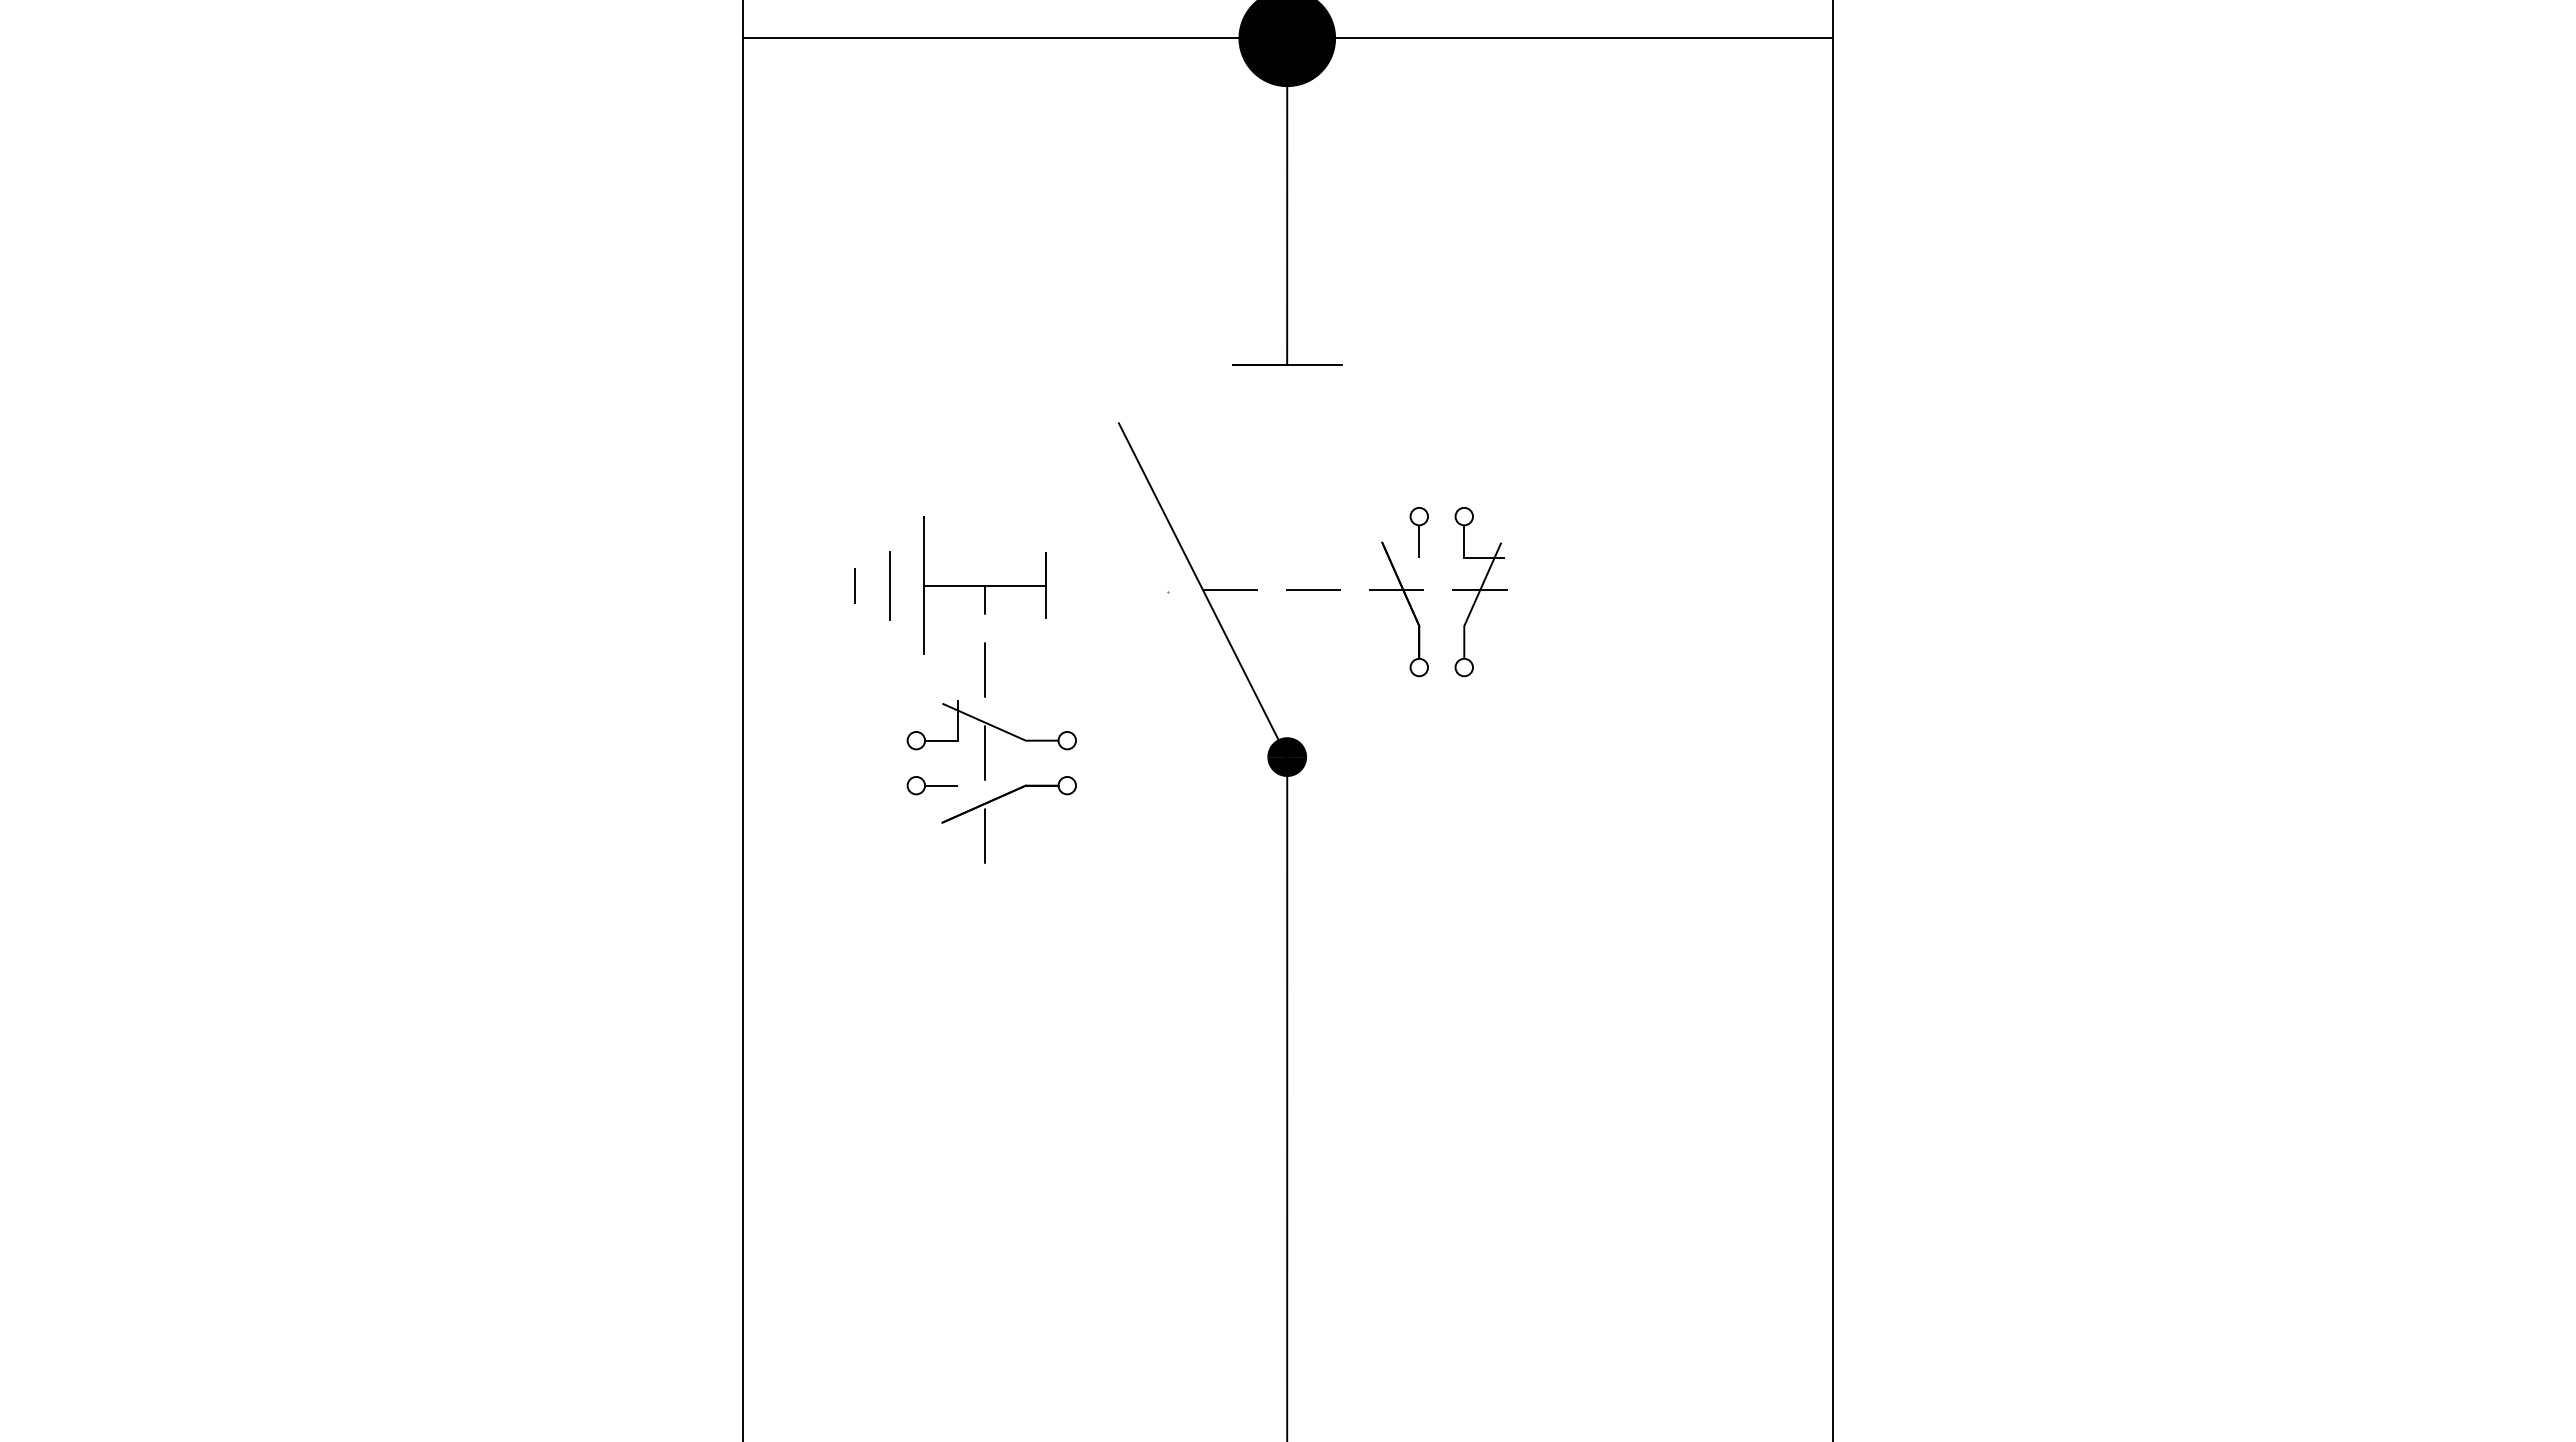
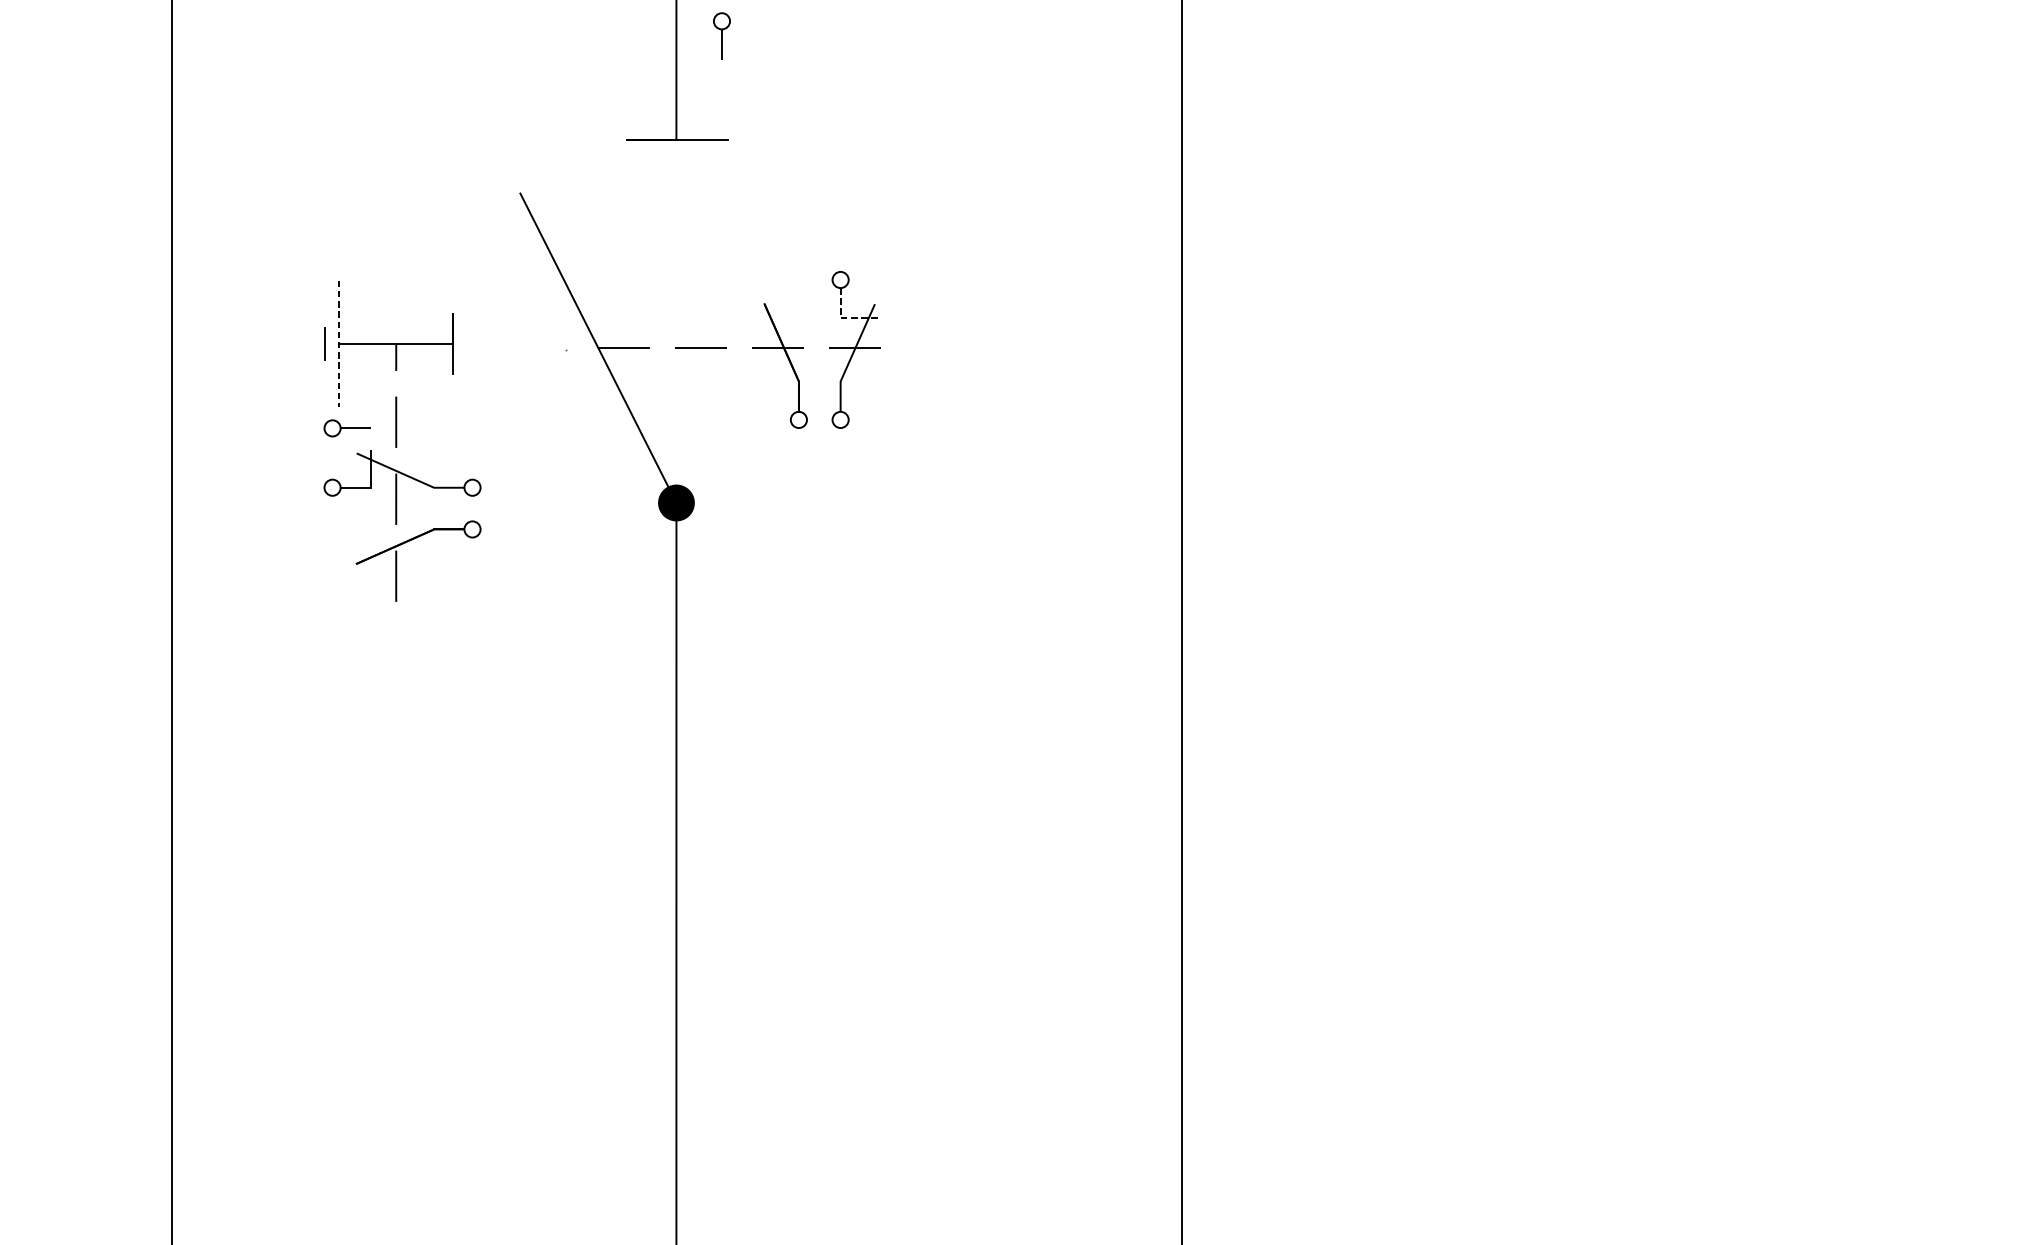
part: (1418, 532) -> (721, 36), moved
line: (1468, 558) -> (844, 318), solid -> dashed
line: (854, 585) -> (324, 343), moved
line: (889, 585) -> (307, 343), removed
line: (923, 586) -> (339, 344), solid -> dashed
part: (931, 785) -> (346, 428), moved

